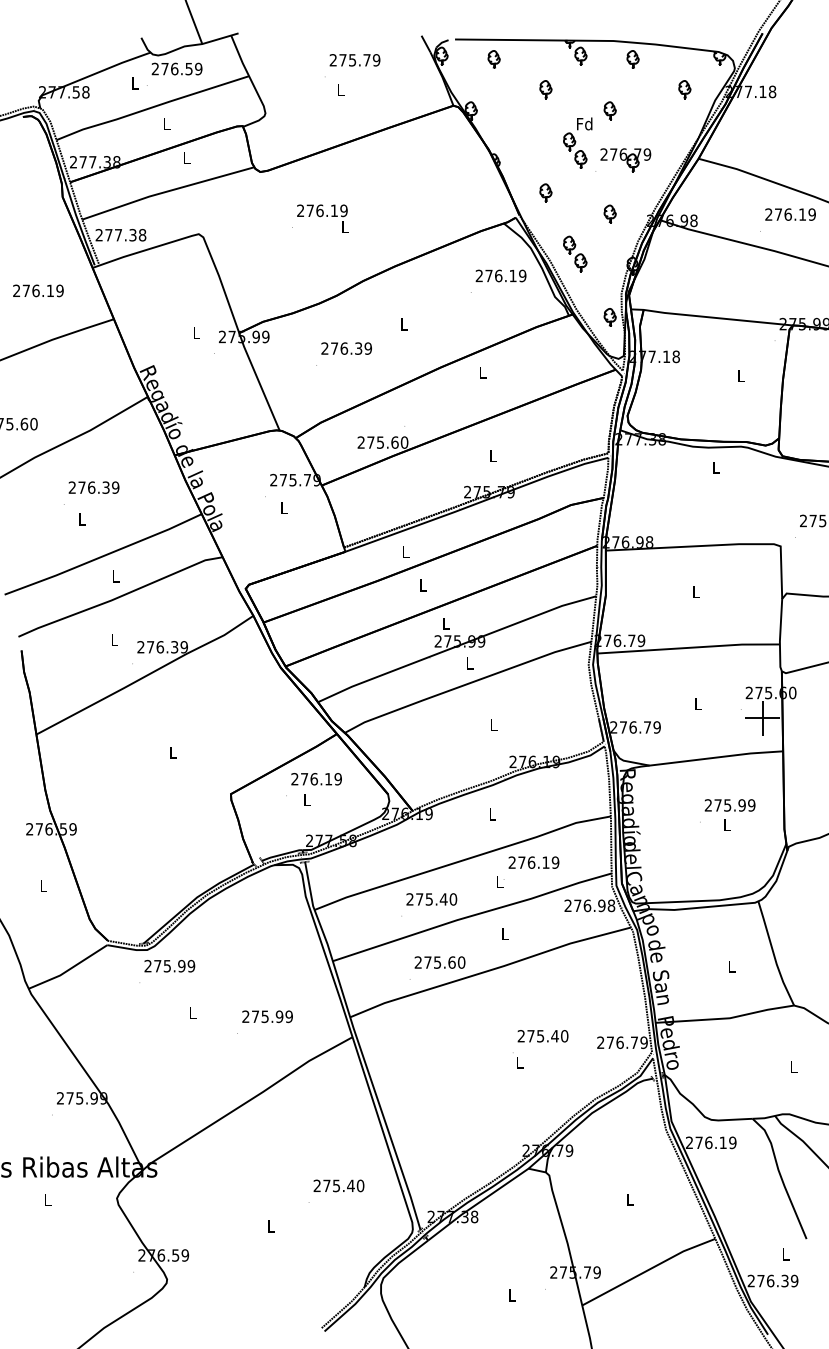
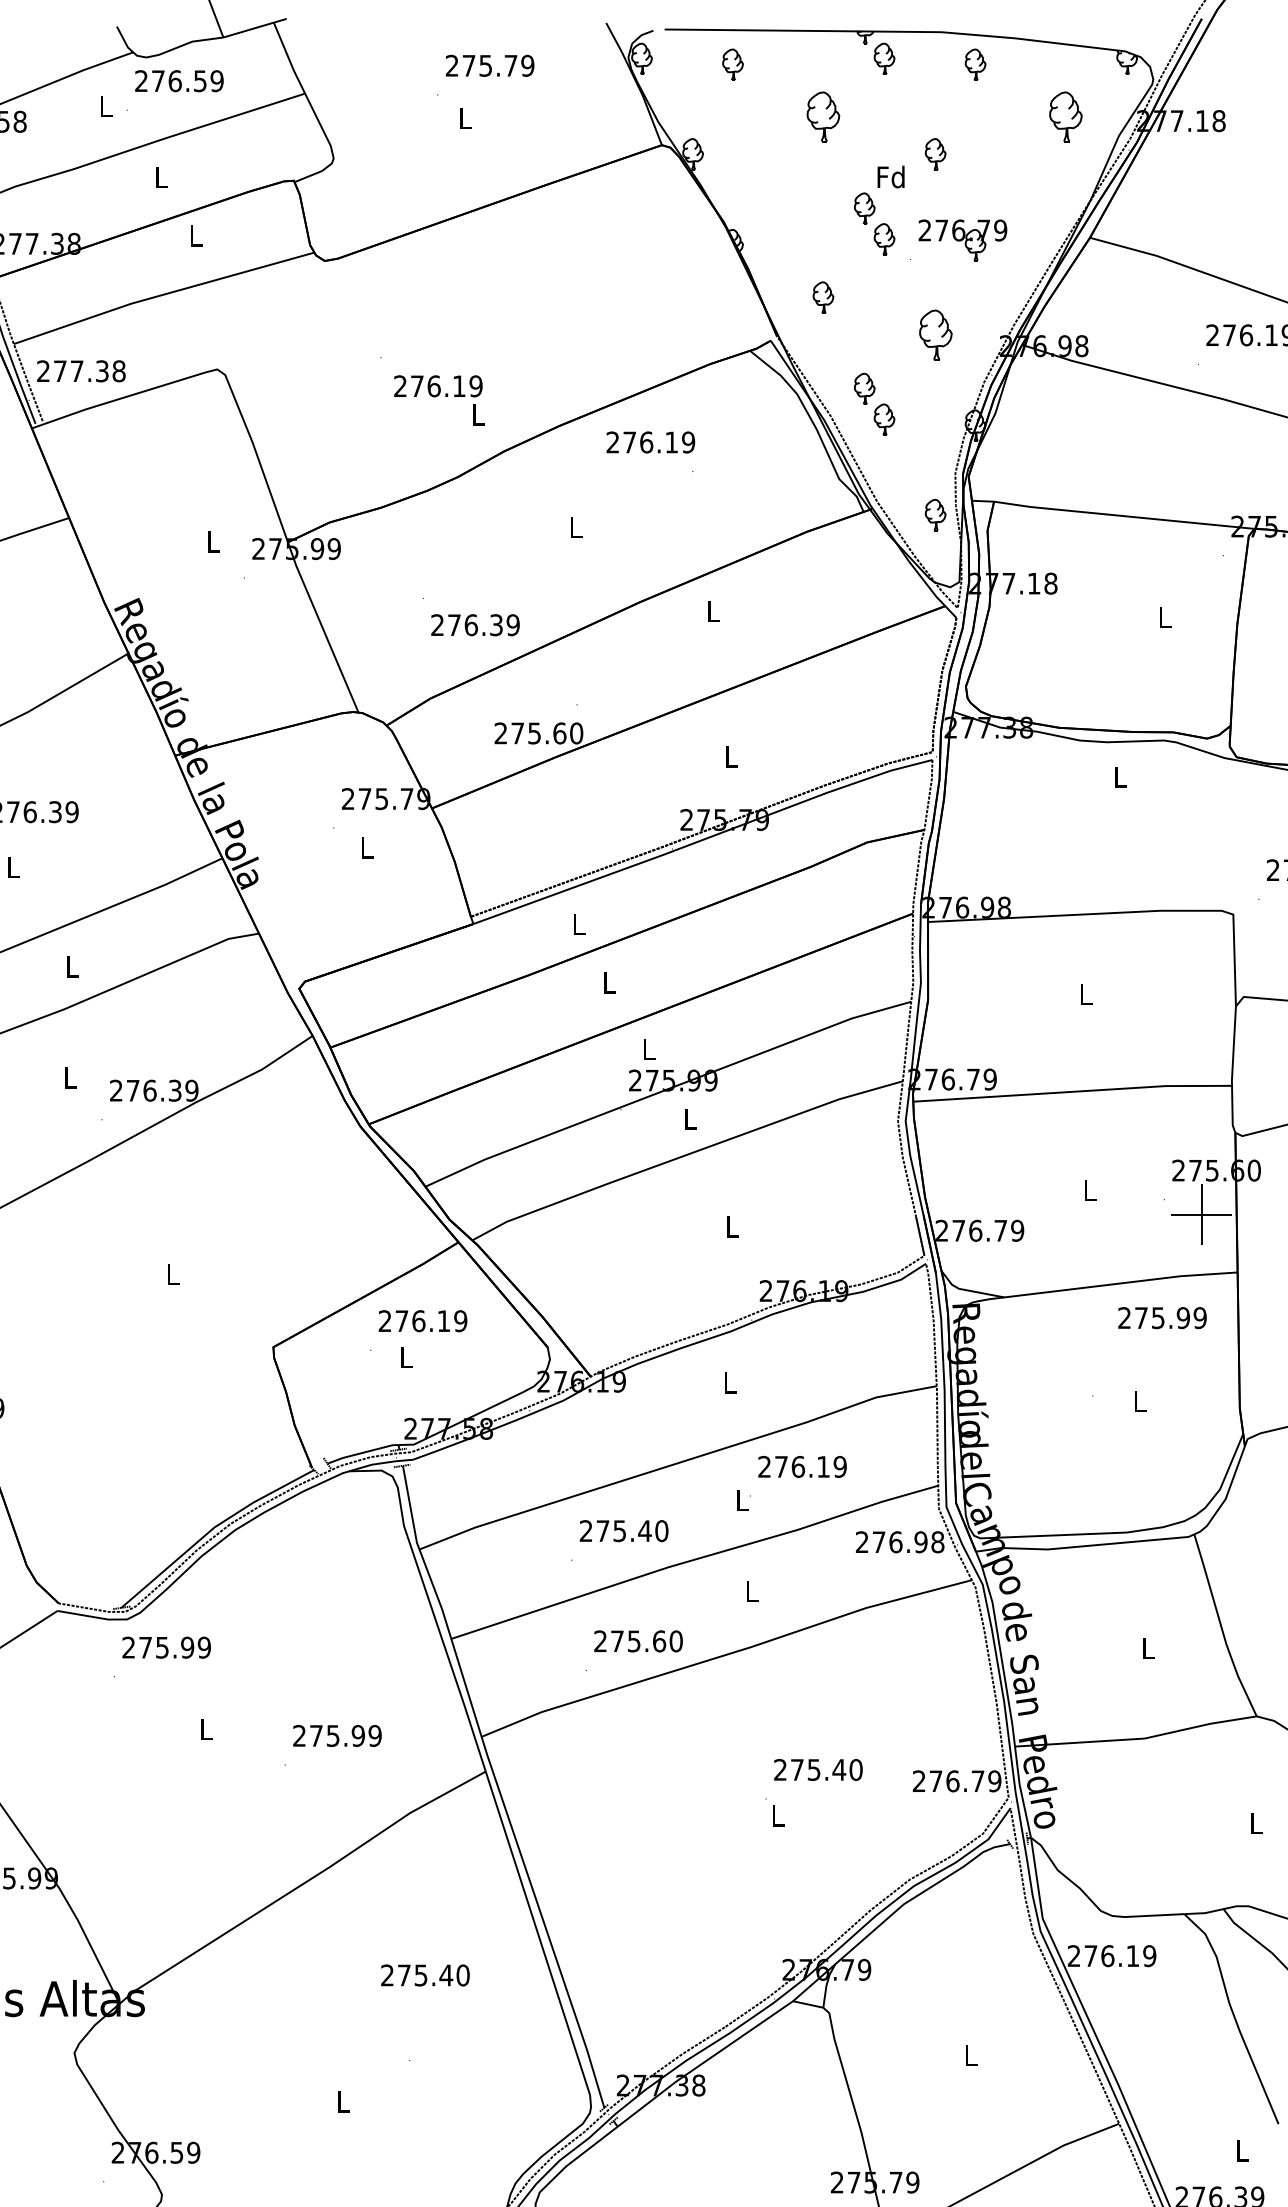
part: (545, 89) -> (822, 116), size x1.6
part: (684, 89) -> (1065, 116), size x1.6
part: (609, 213) -> (934, 333), size x1.6
text: (322, 218) -> (438, 399), moved
text: (500, 275) -> (649, 441), moved
text: (346, 348) -> (475, 624), moved
text: (729, 805) -> (1161, 1318), moved
text: (338, 1185) -> (424, 1974), moved

